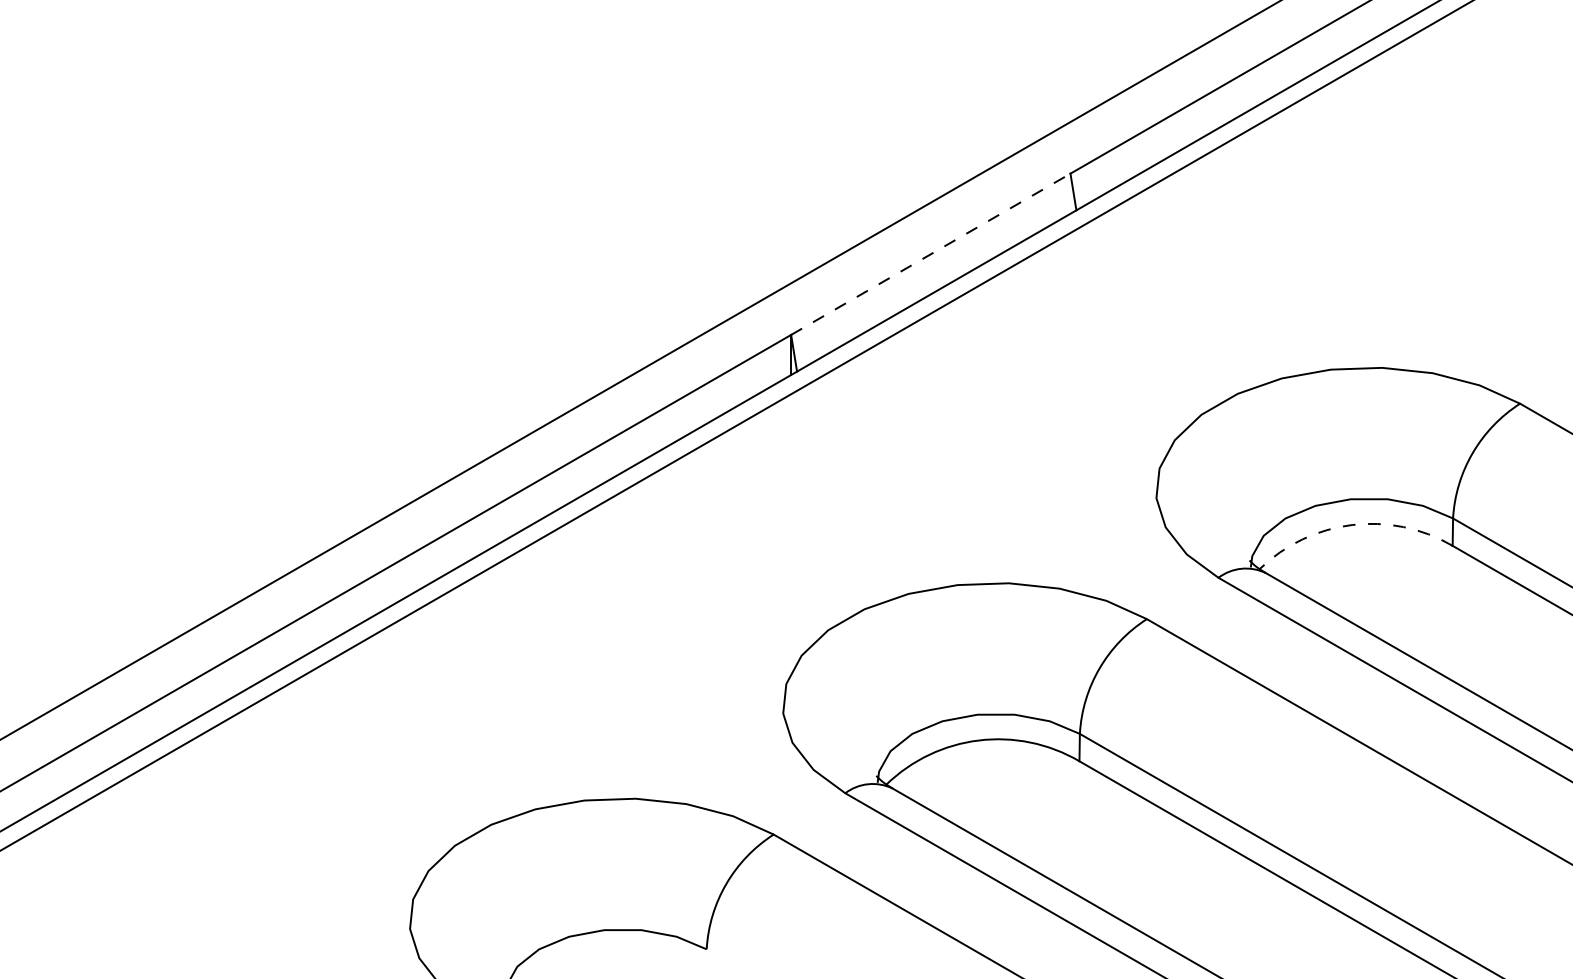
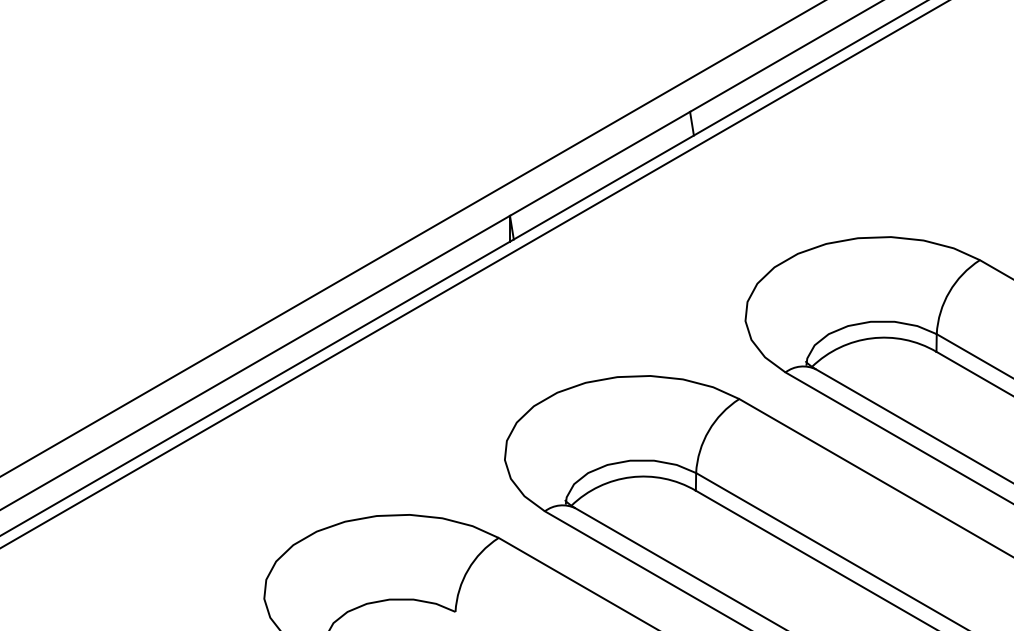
line: (931, 253) -> (600, 163), dashed -> solid
arc: (1351, 525) -> (871, 338), dashed -> solid

